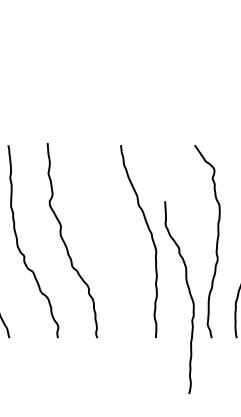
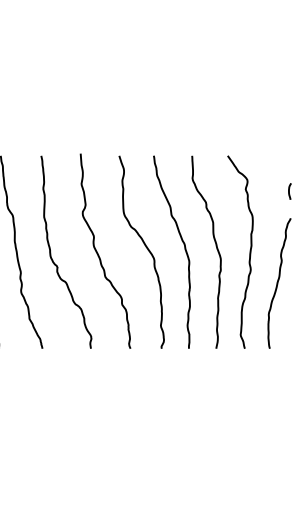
curve: (112, 236) -> (145, 247), added
curve: (189, 294) -> (216, 249), moved

